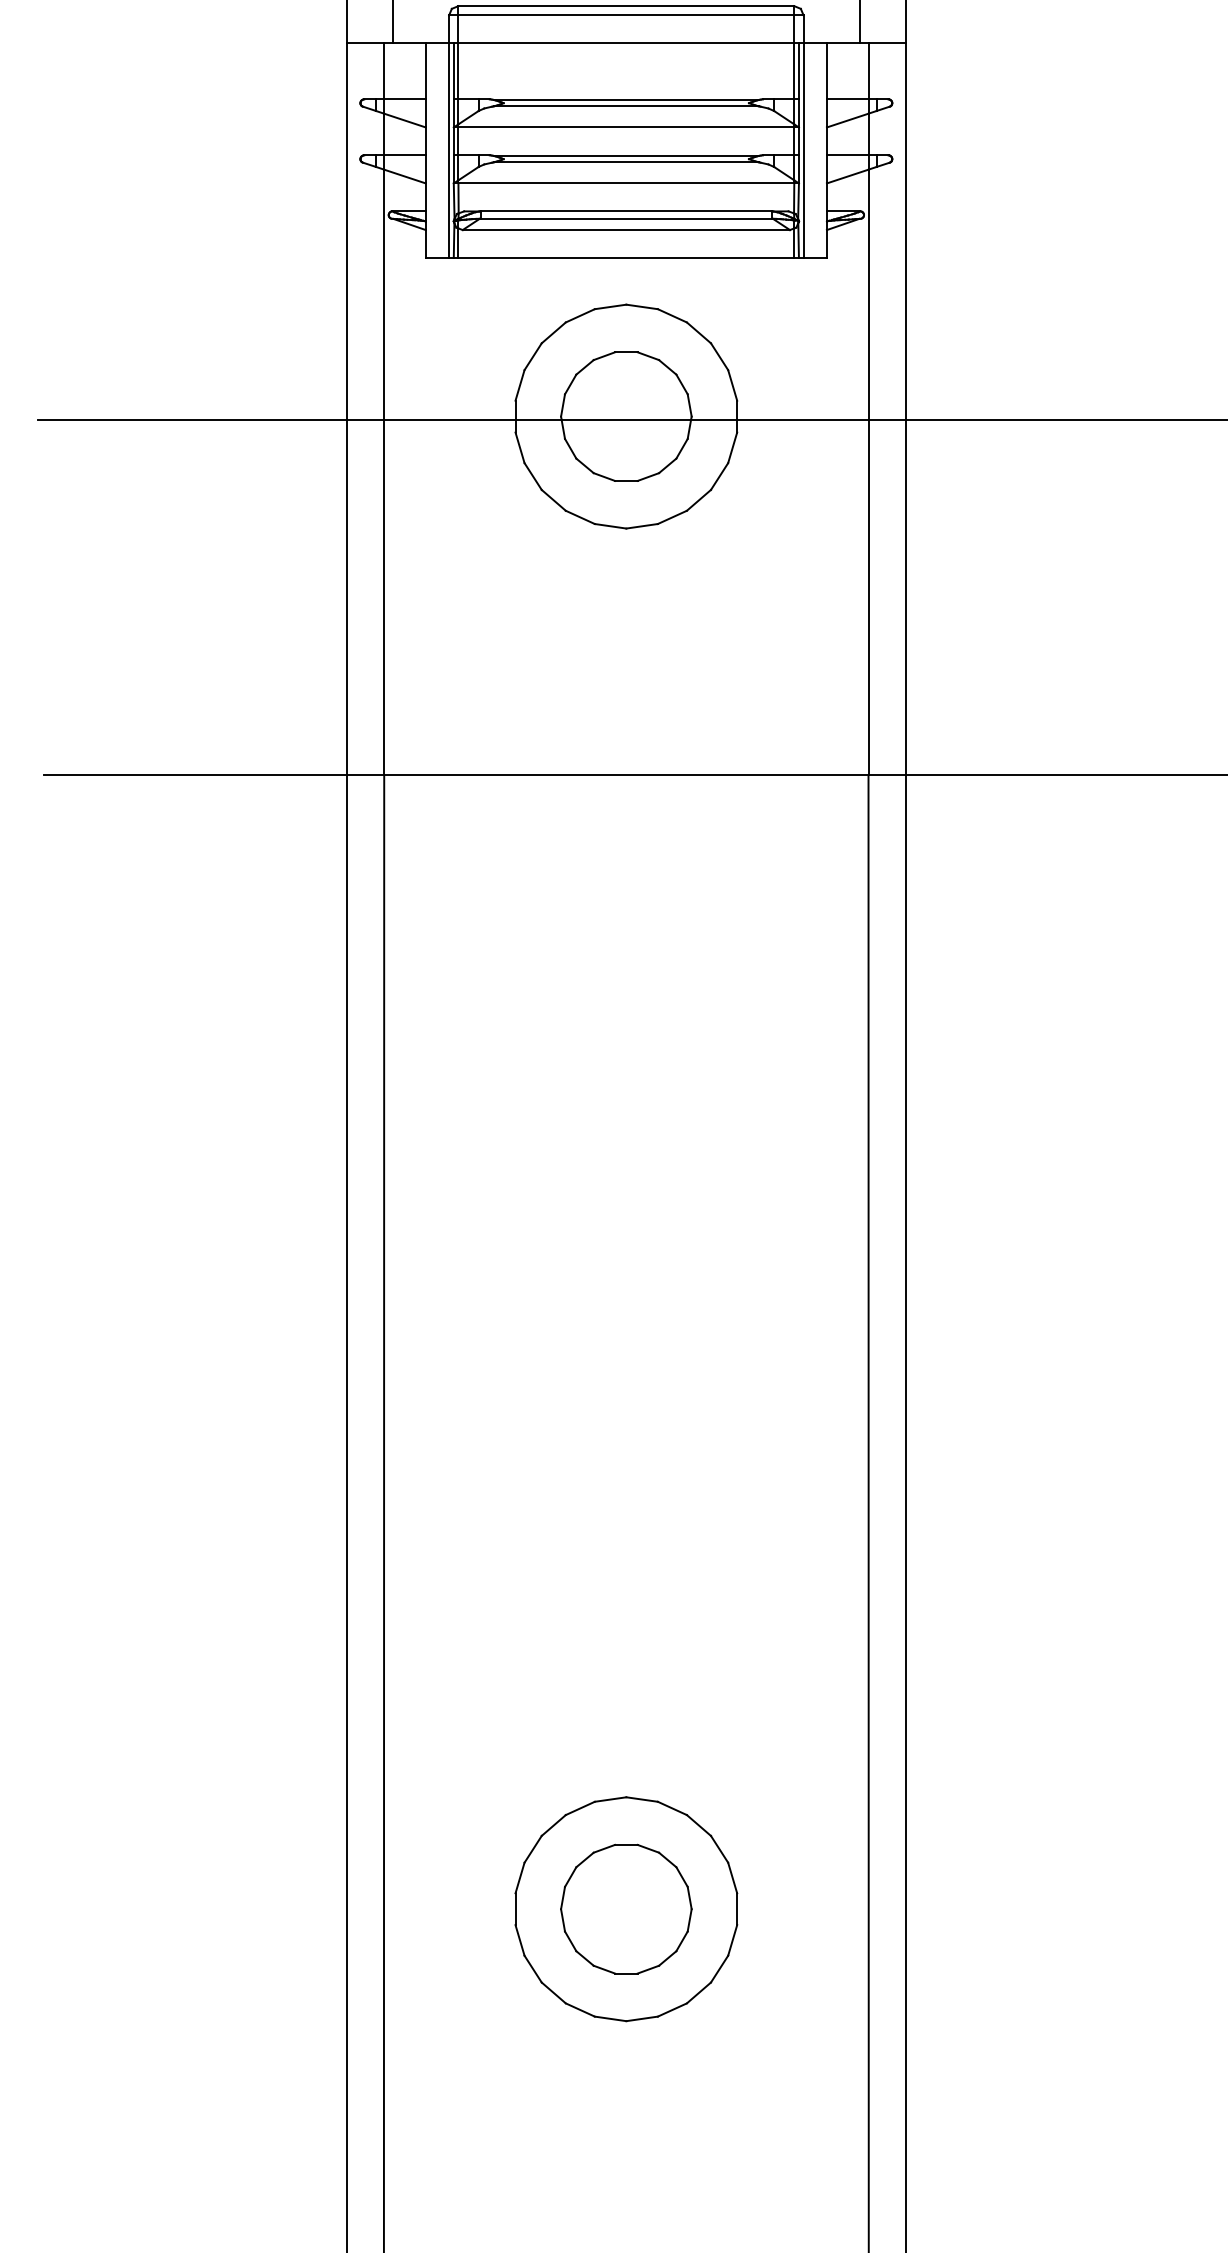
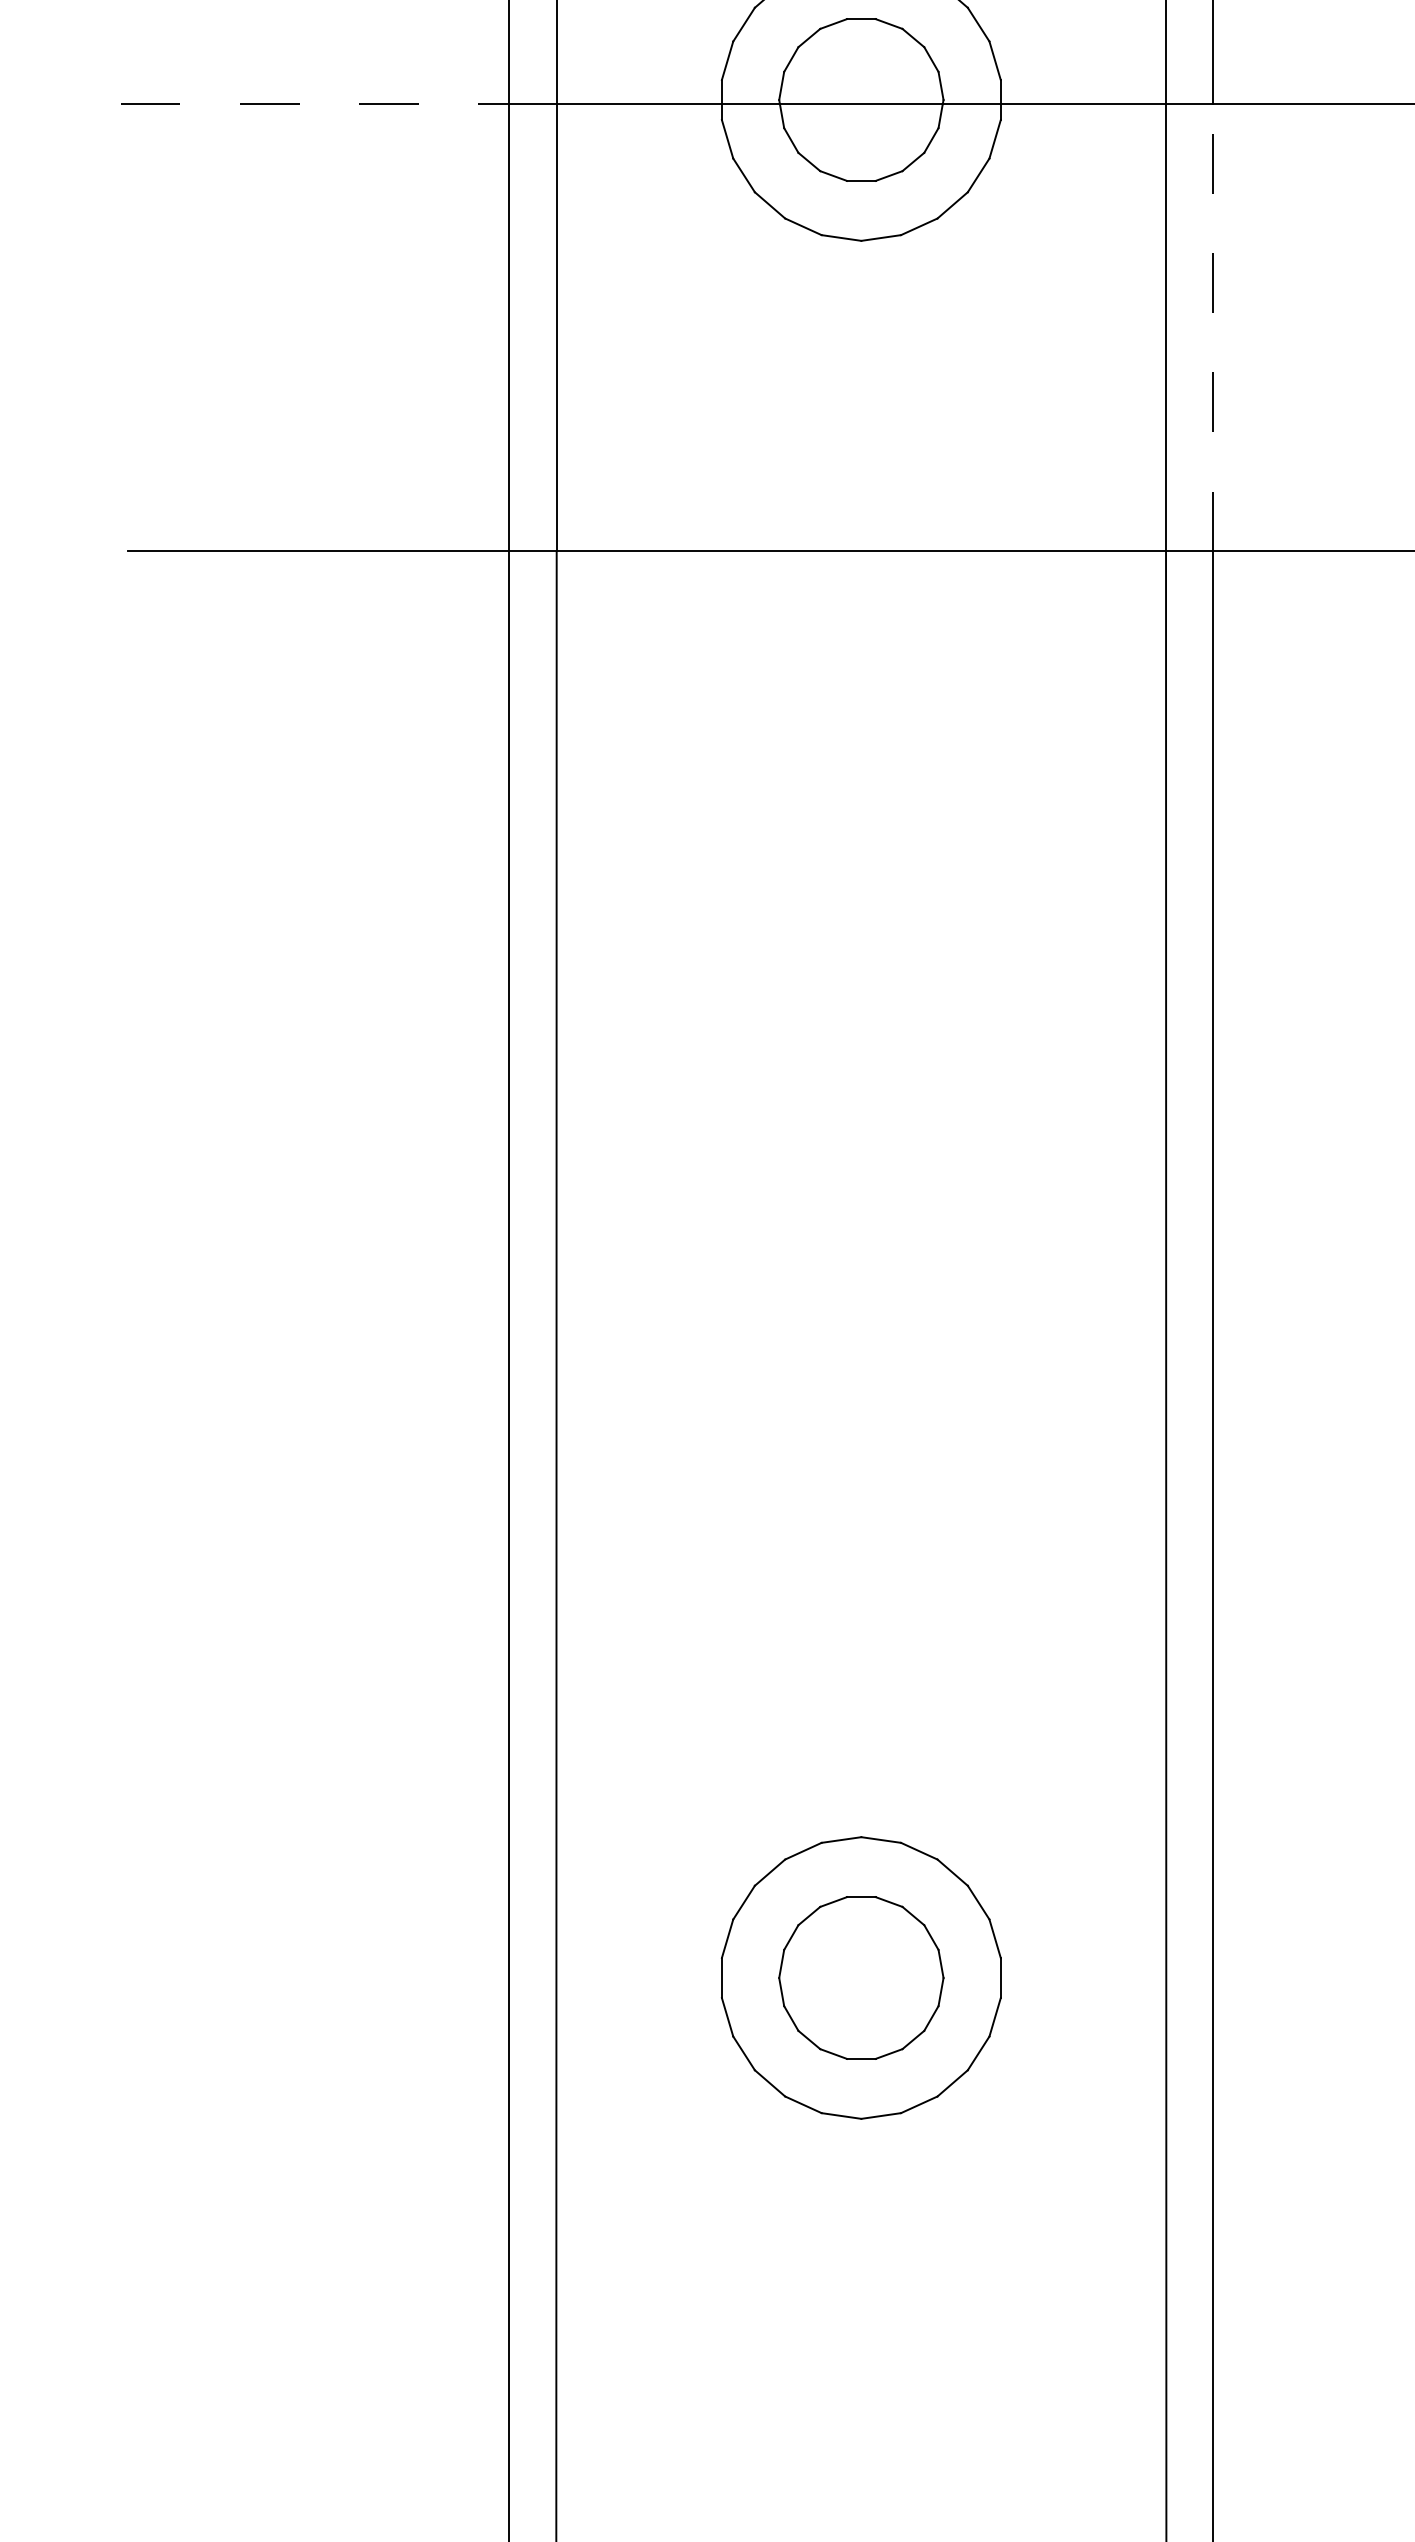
line: (192, 419) -> (315, 103), solid -> dashed
line: (906, 597) -> (1213, 327), solid -> dashed

